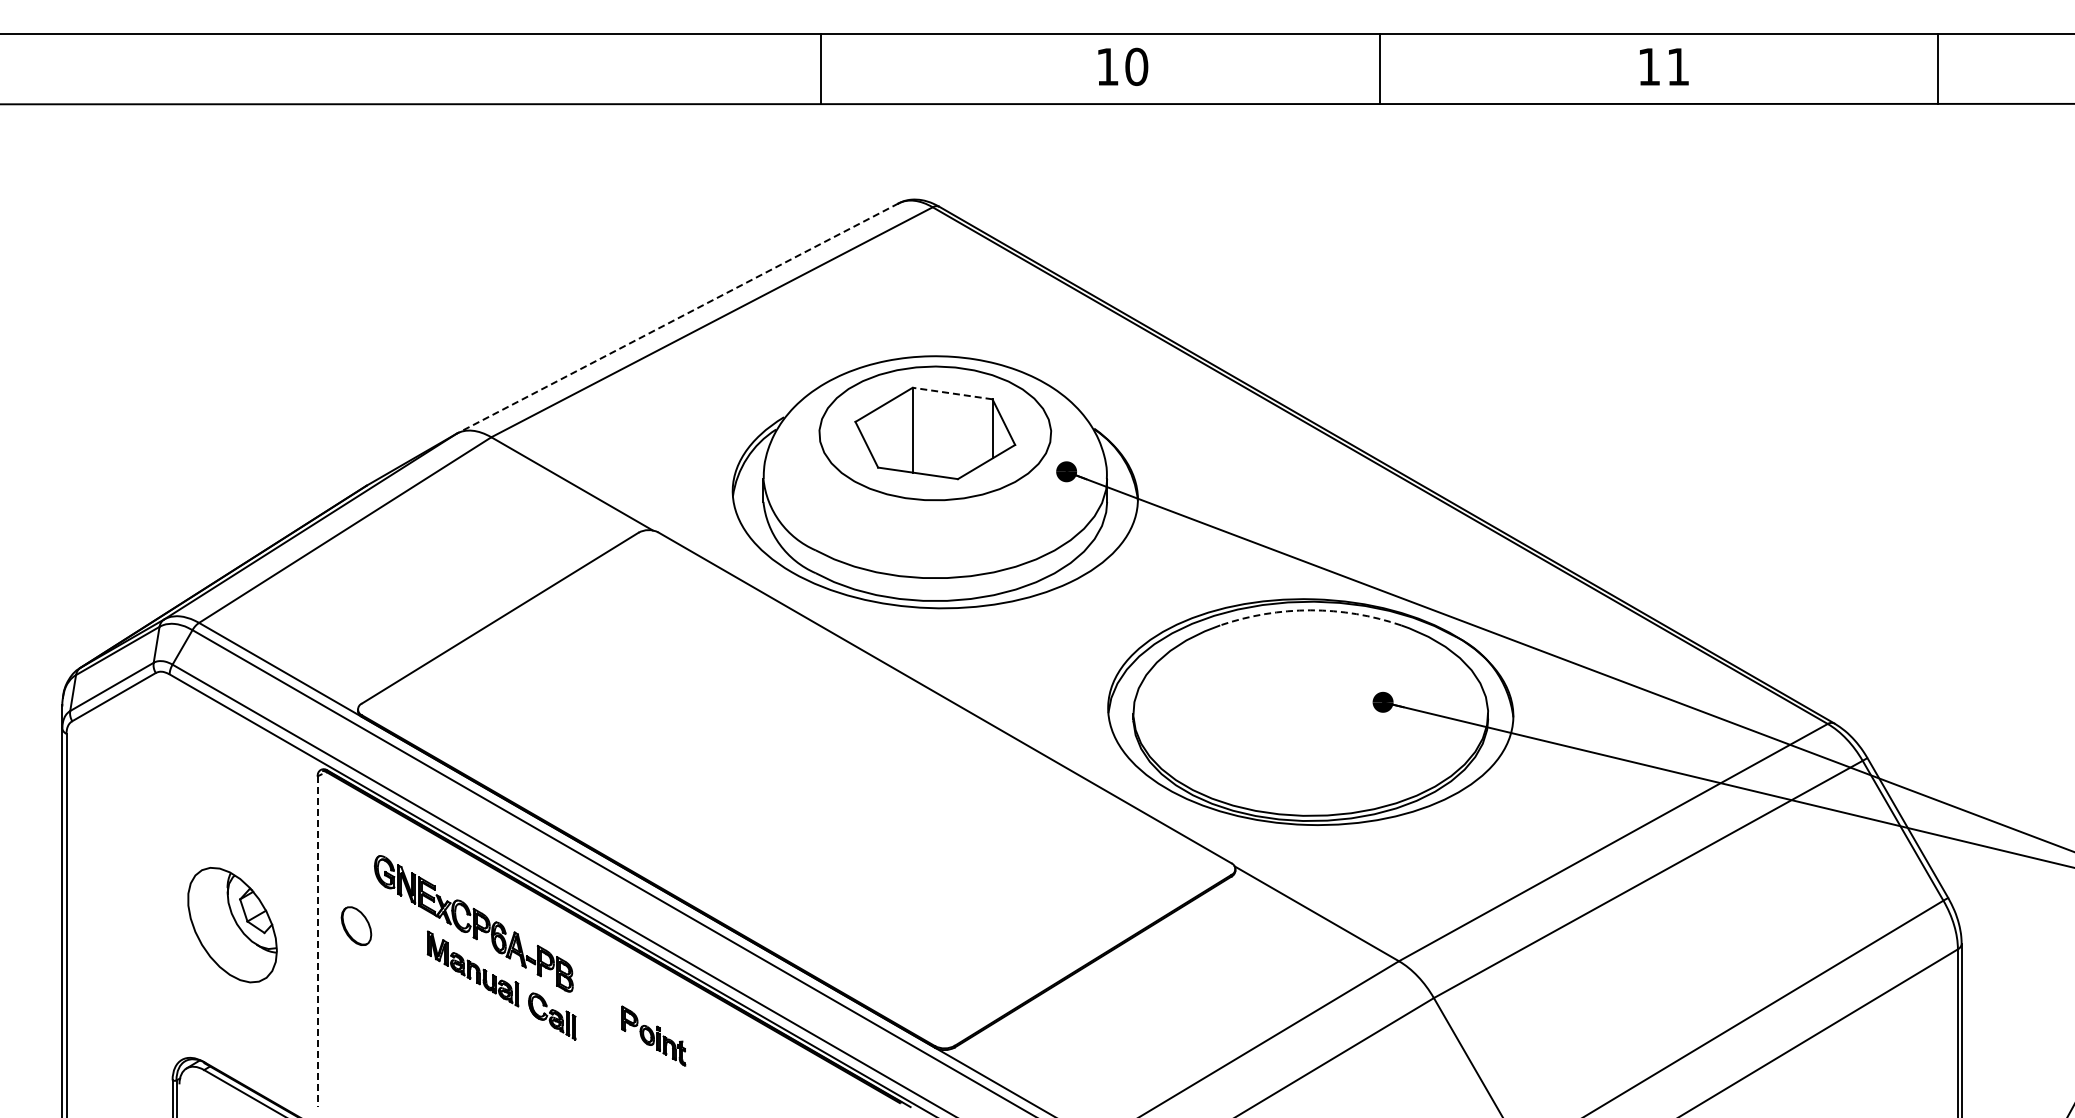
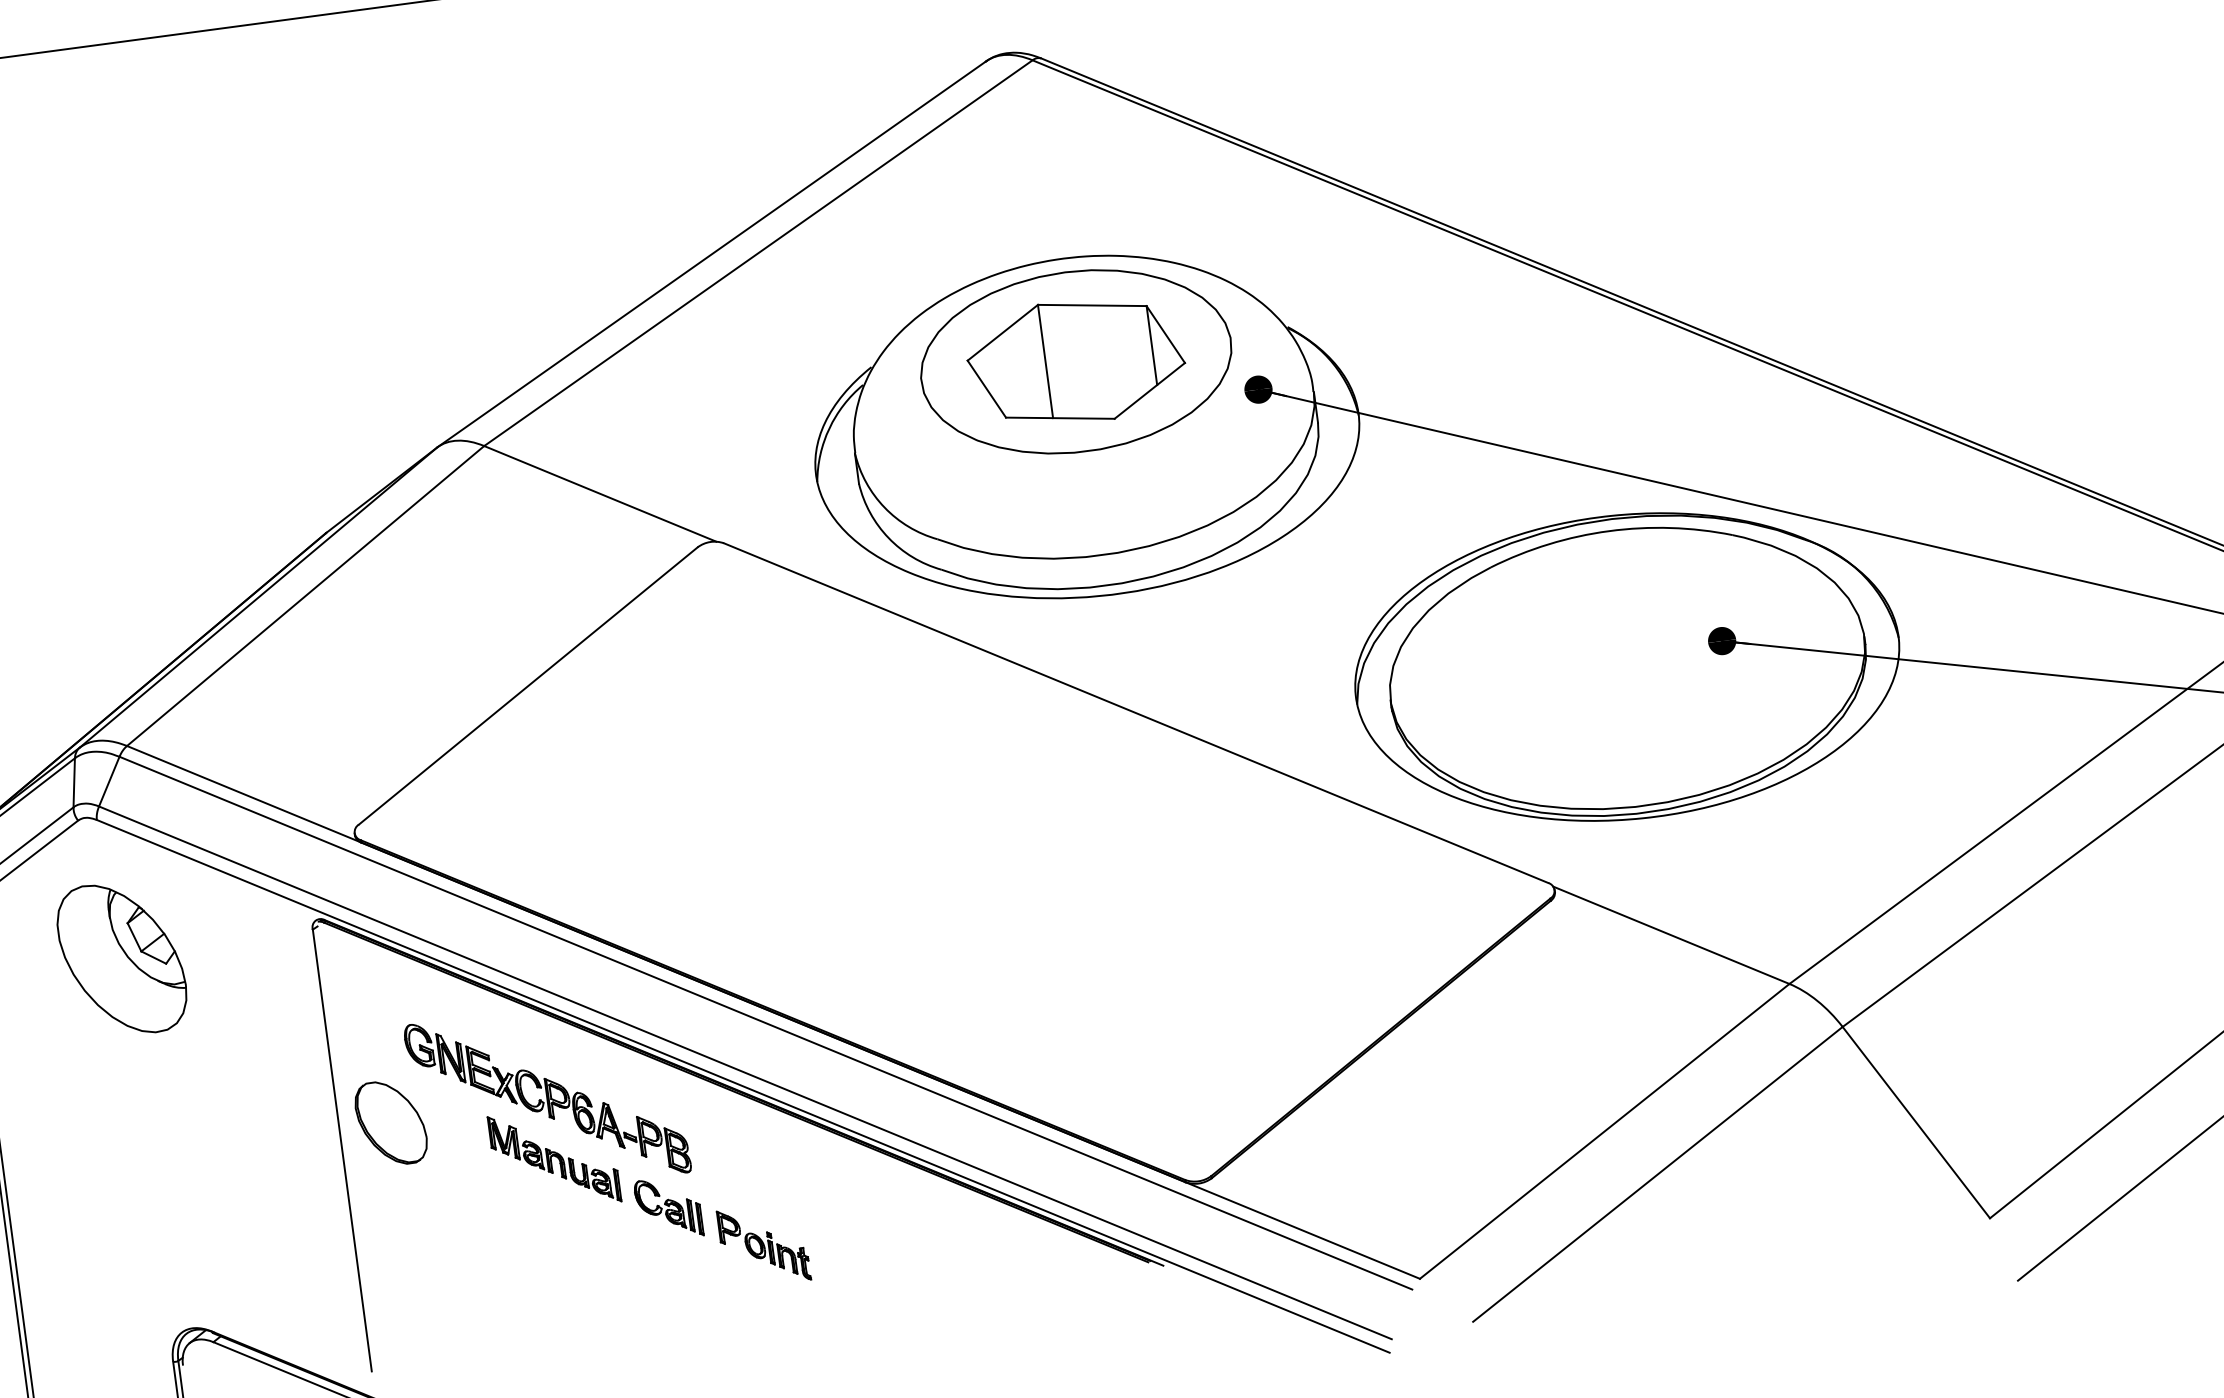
line: (678, 318) -> (712, 254), dashed -> solid
line: (952, 393) -> (1092, 305), dashed -> solid
arc: (1310, 610) -> (1608, 531), dashed -> solid
part: (232, 925) -> (122, 959), moved
part: (356, 925) -> (391, 1121), size x1.67
line: (317, 942) -> (342, 1151), dashed -> solid
part: (653, 1035) -> (763, 1244), moved

